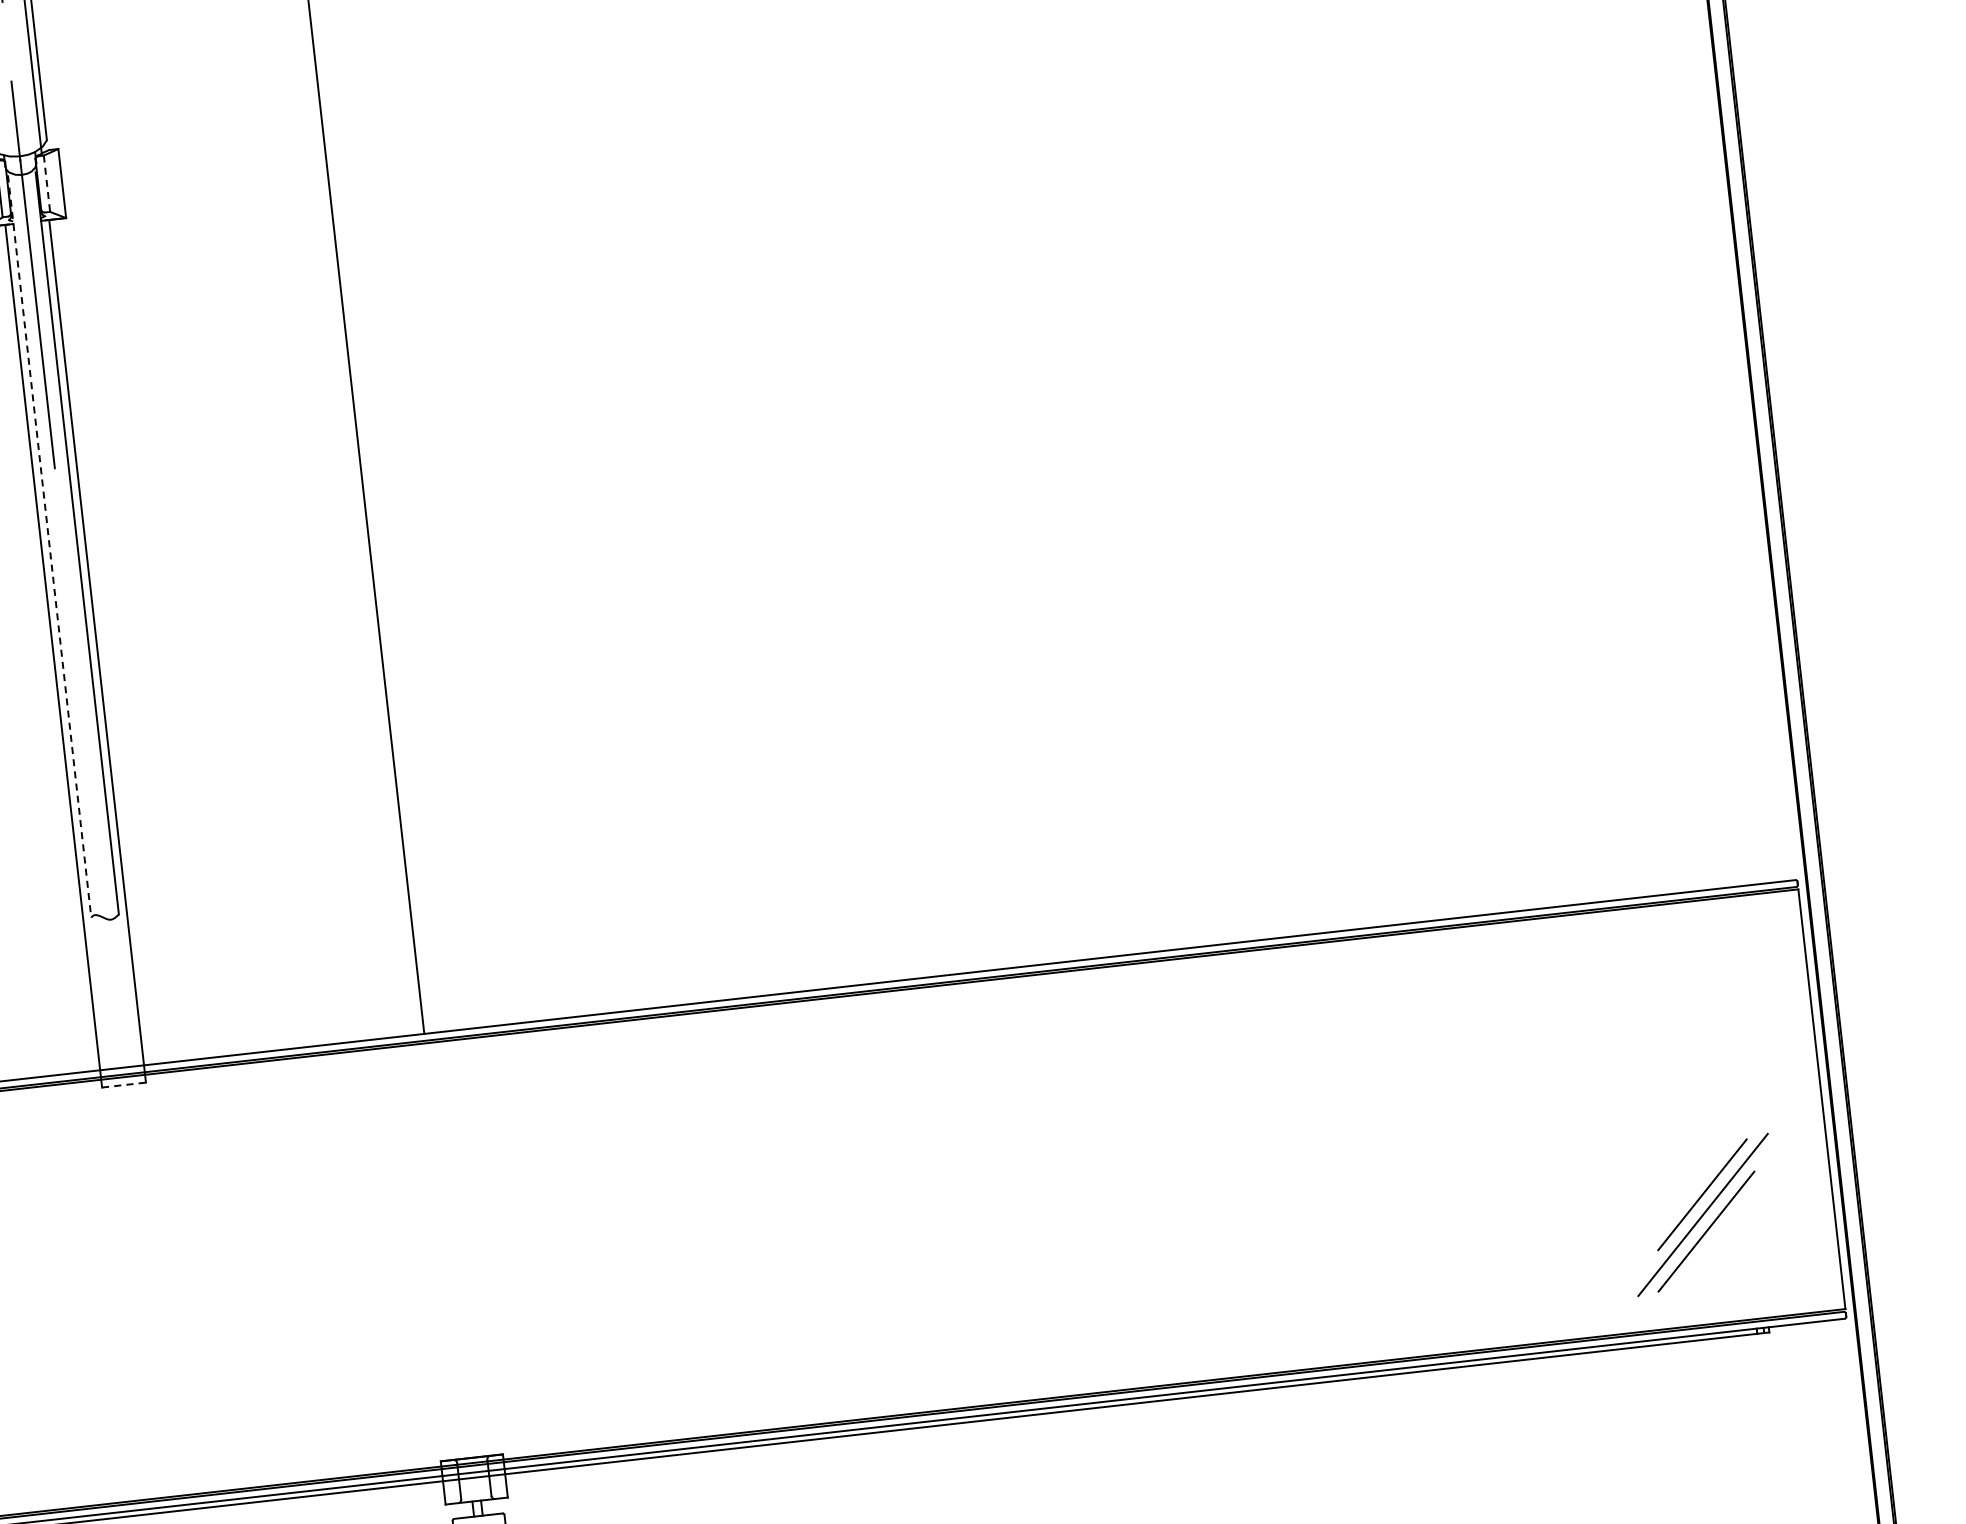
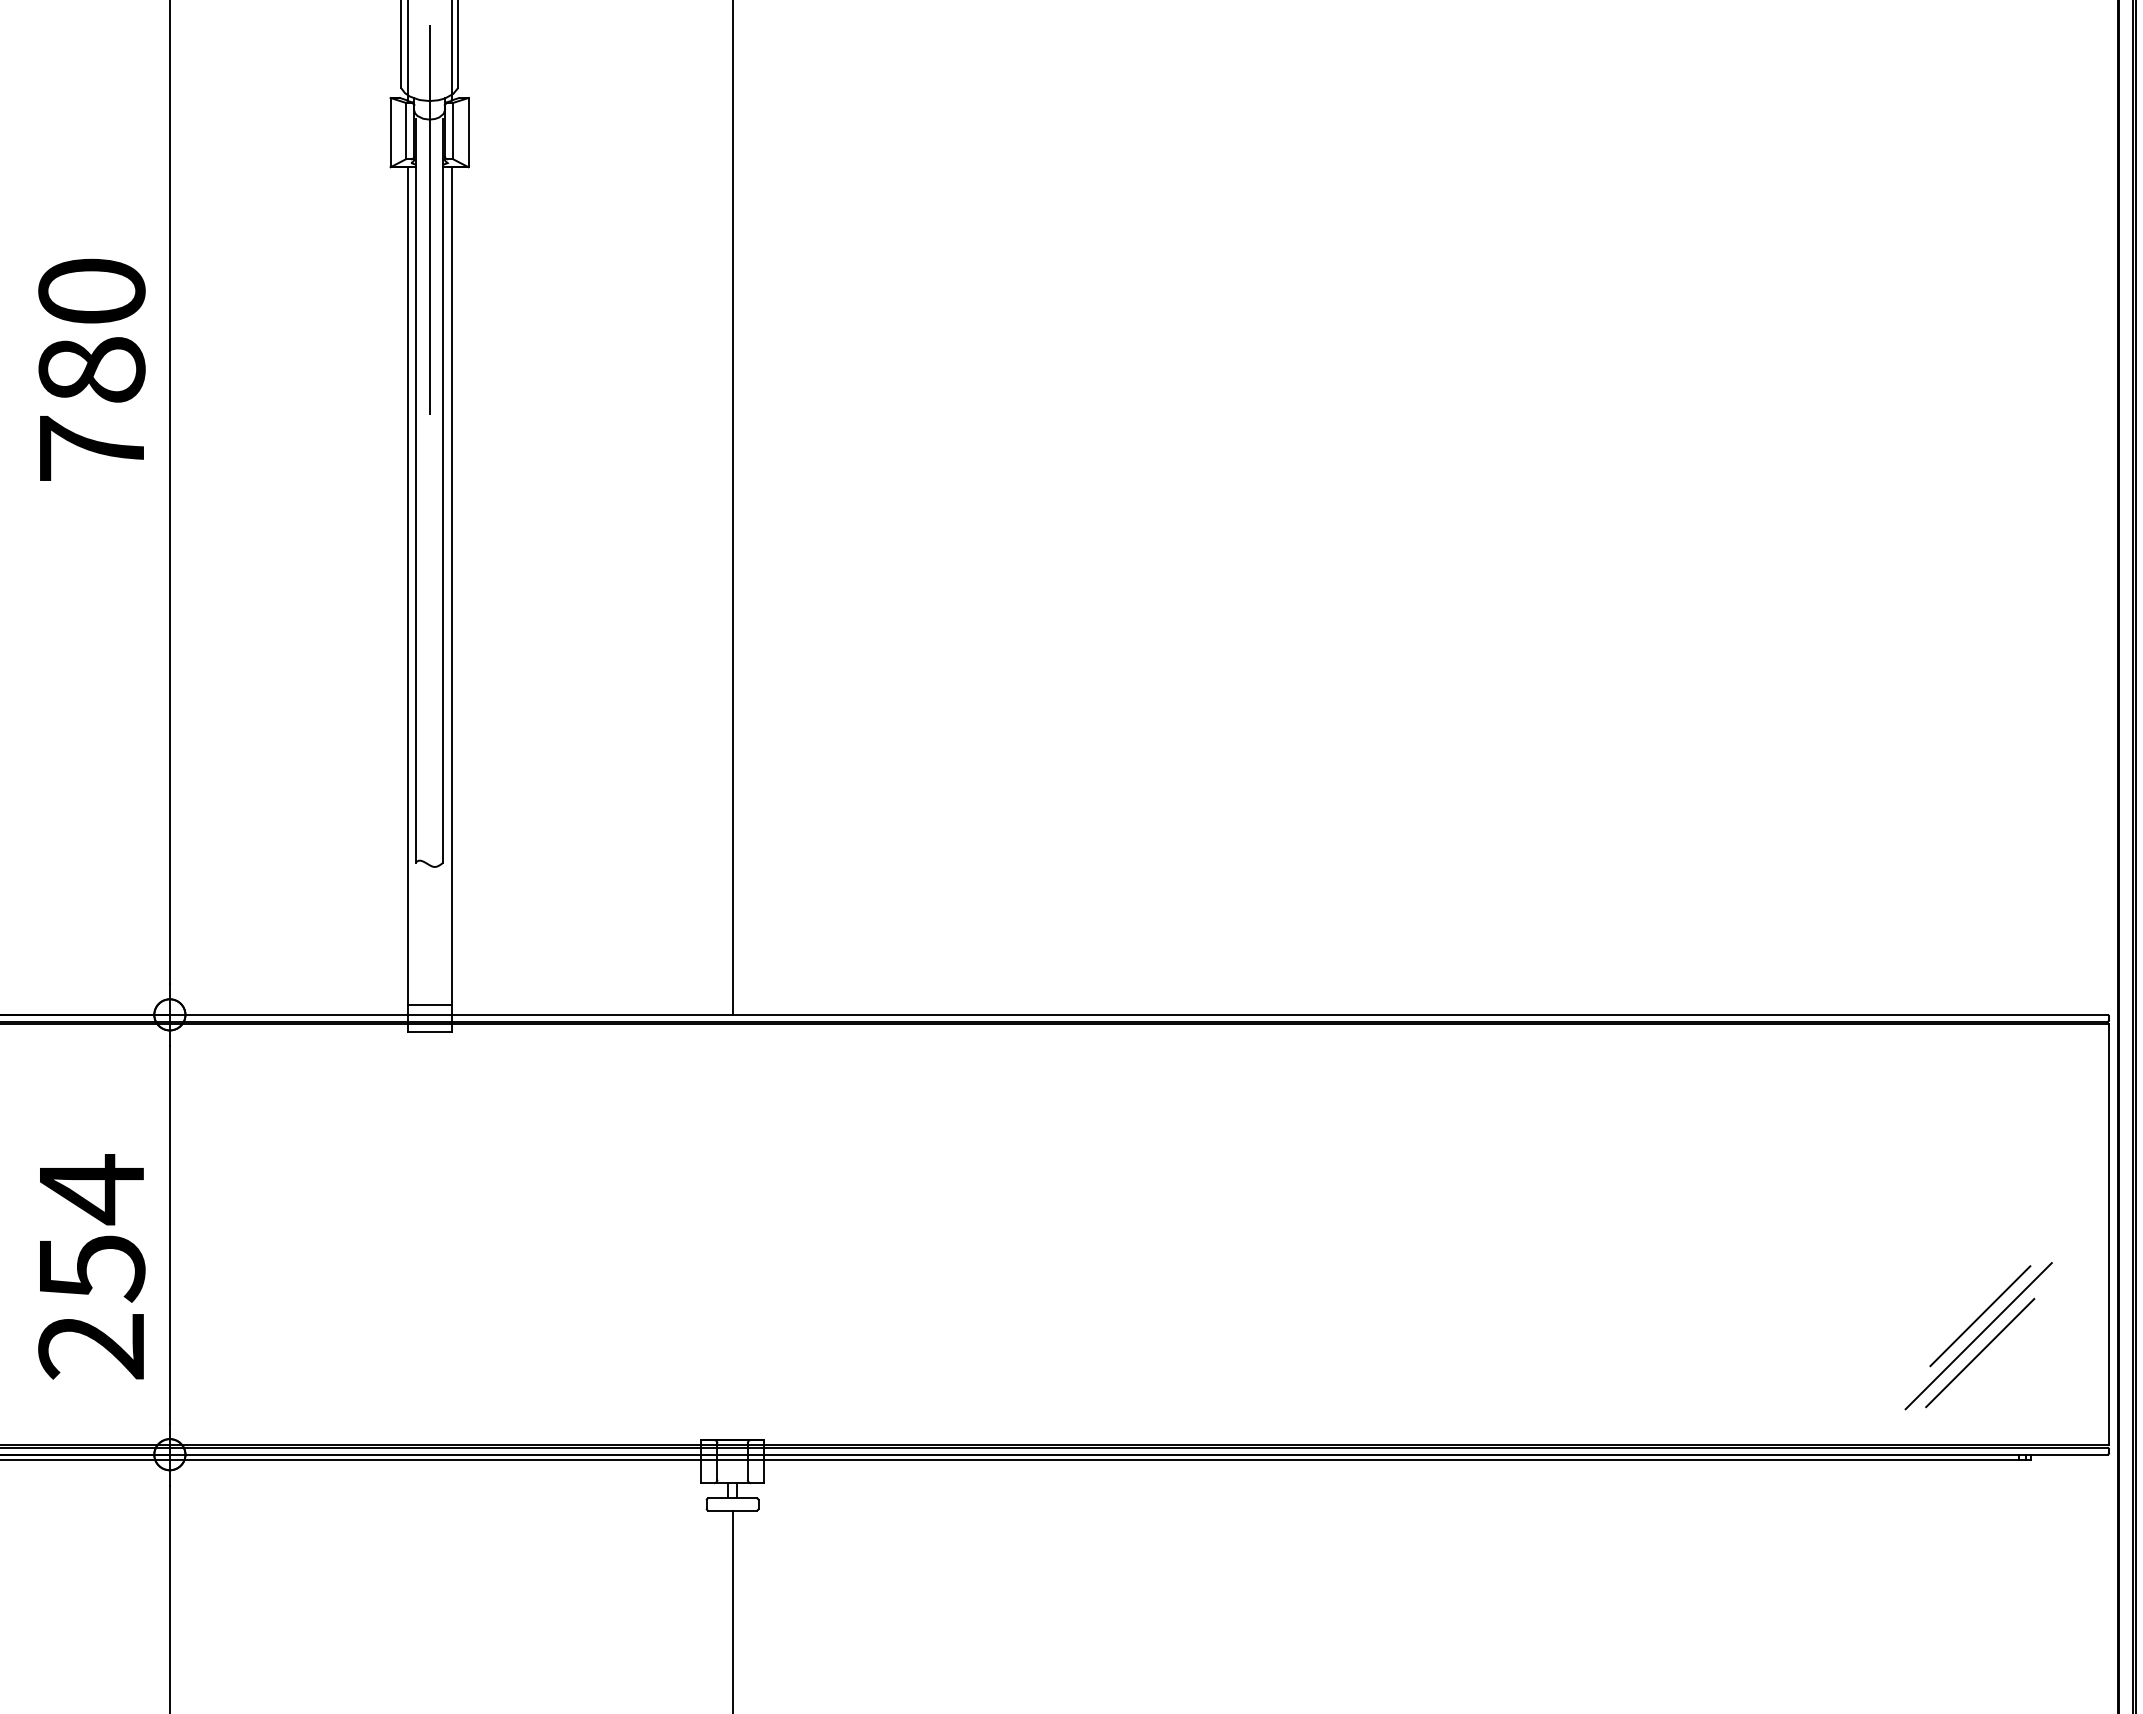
line: (47, 184) -> (453, 131), dashed -> solid
line: (49, 547) -> (415, 491), dashed -> solid
line: (120, 1058) -> (429, 1005), added
line: (124, 1085) -> (429, 1032), dashed -> solid

